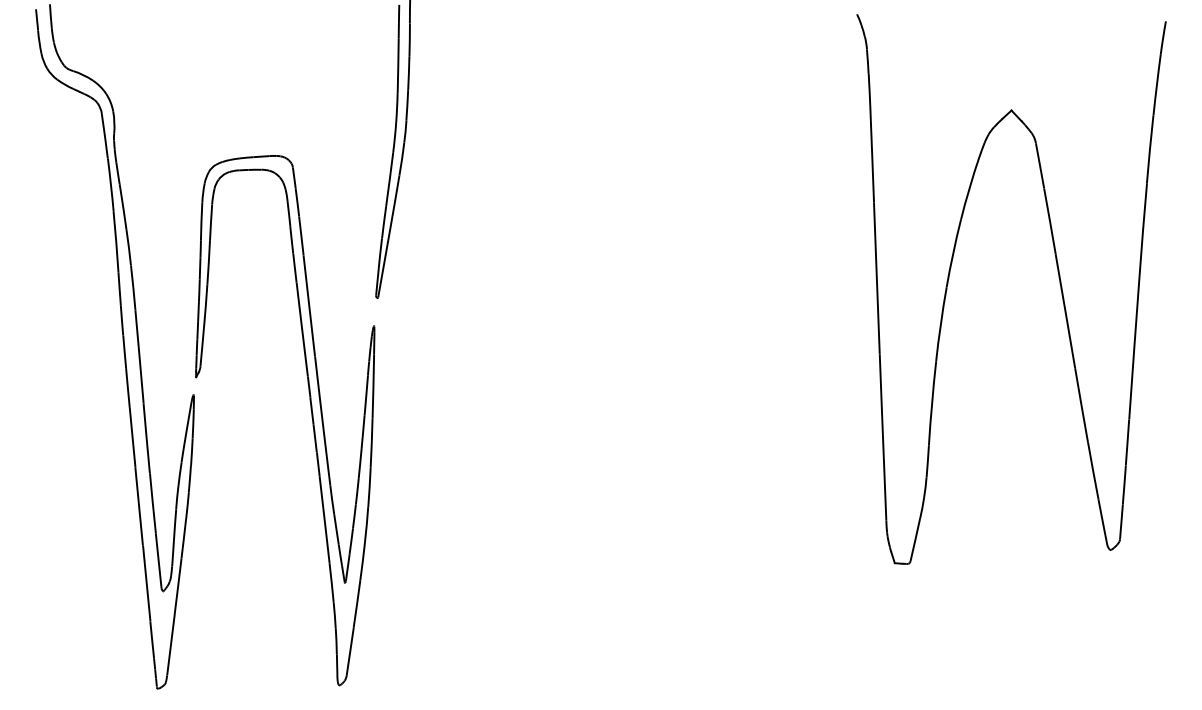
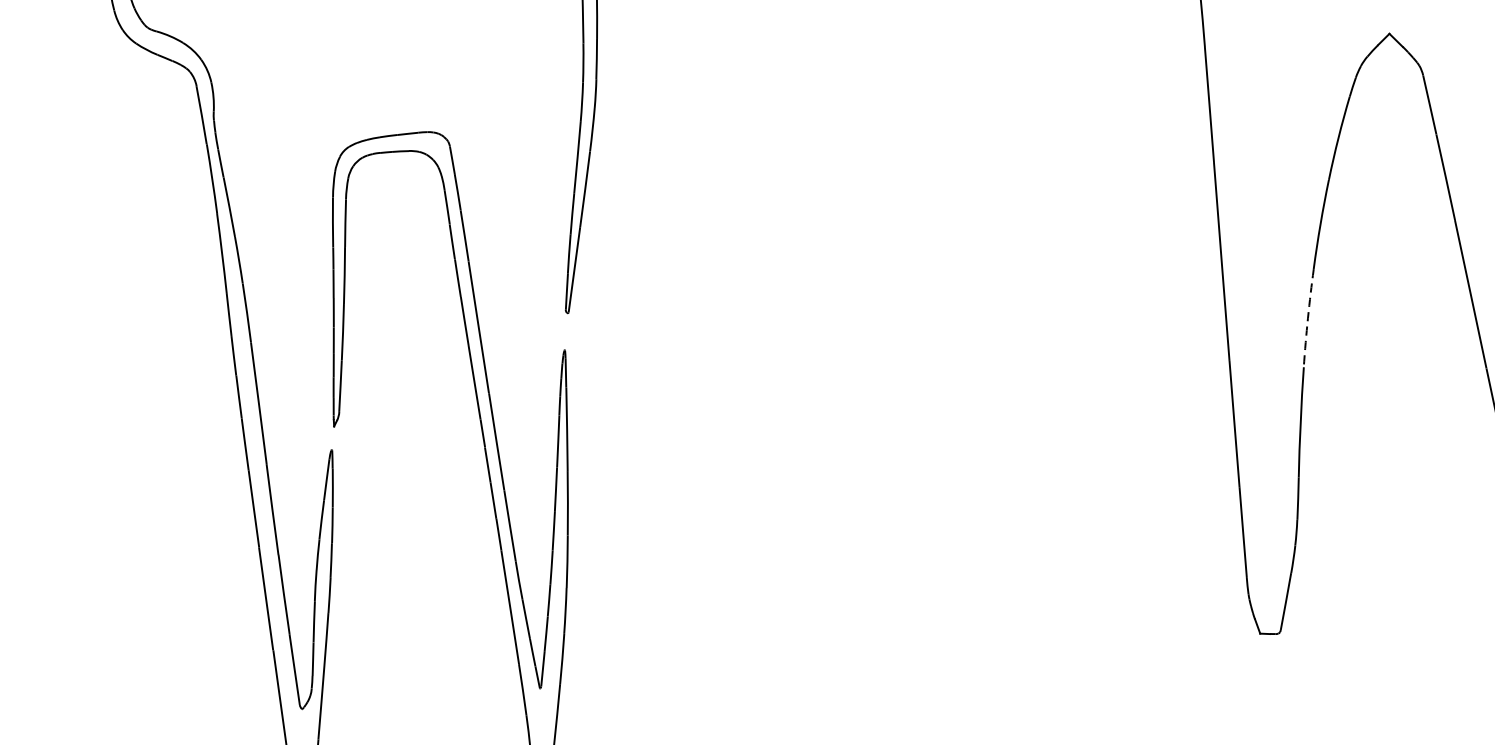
arc: (940, 324) -> (1307, 318), solid -> dashed

